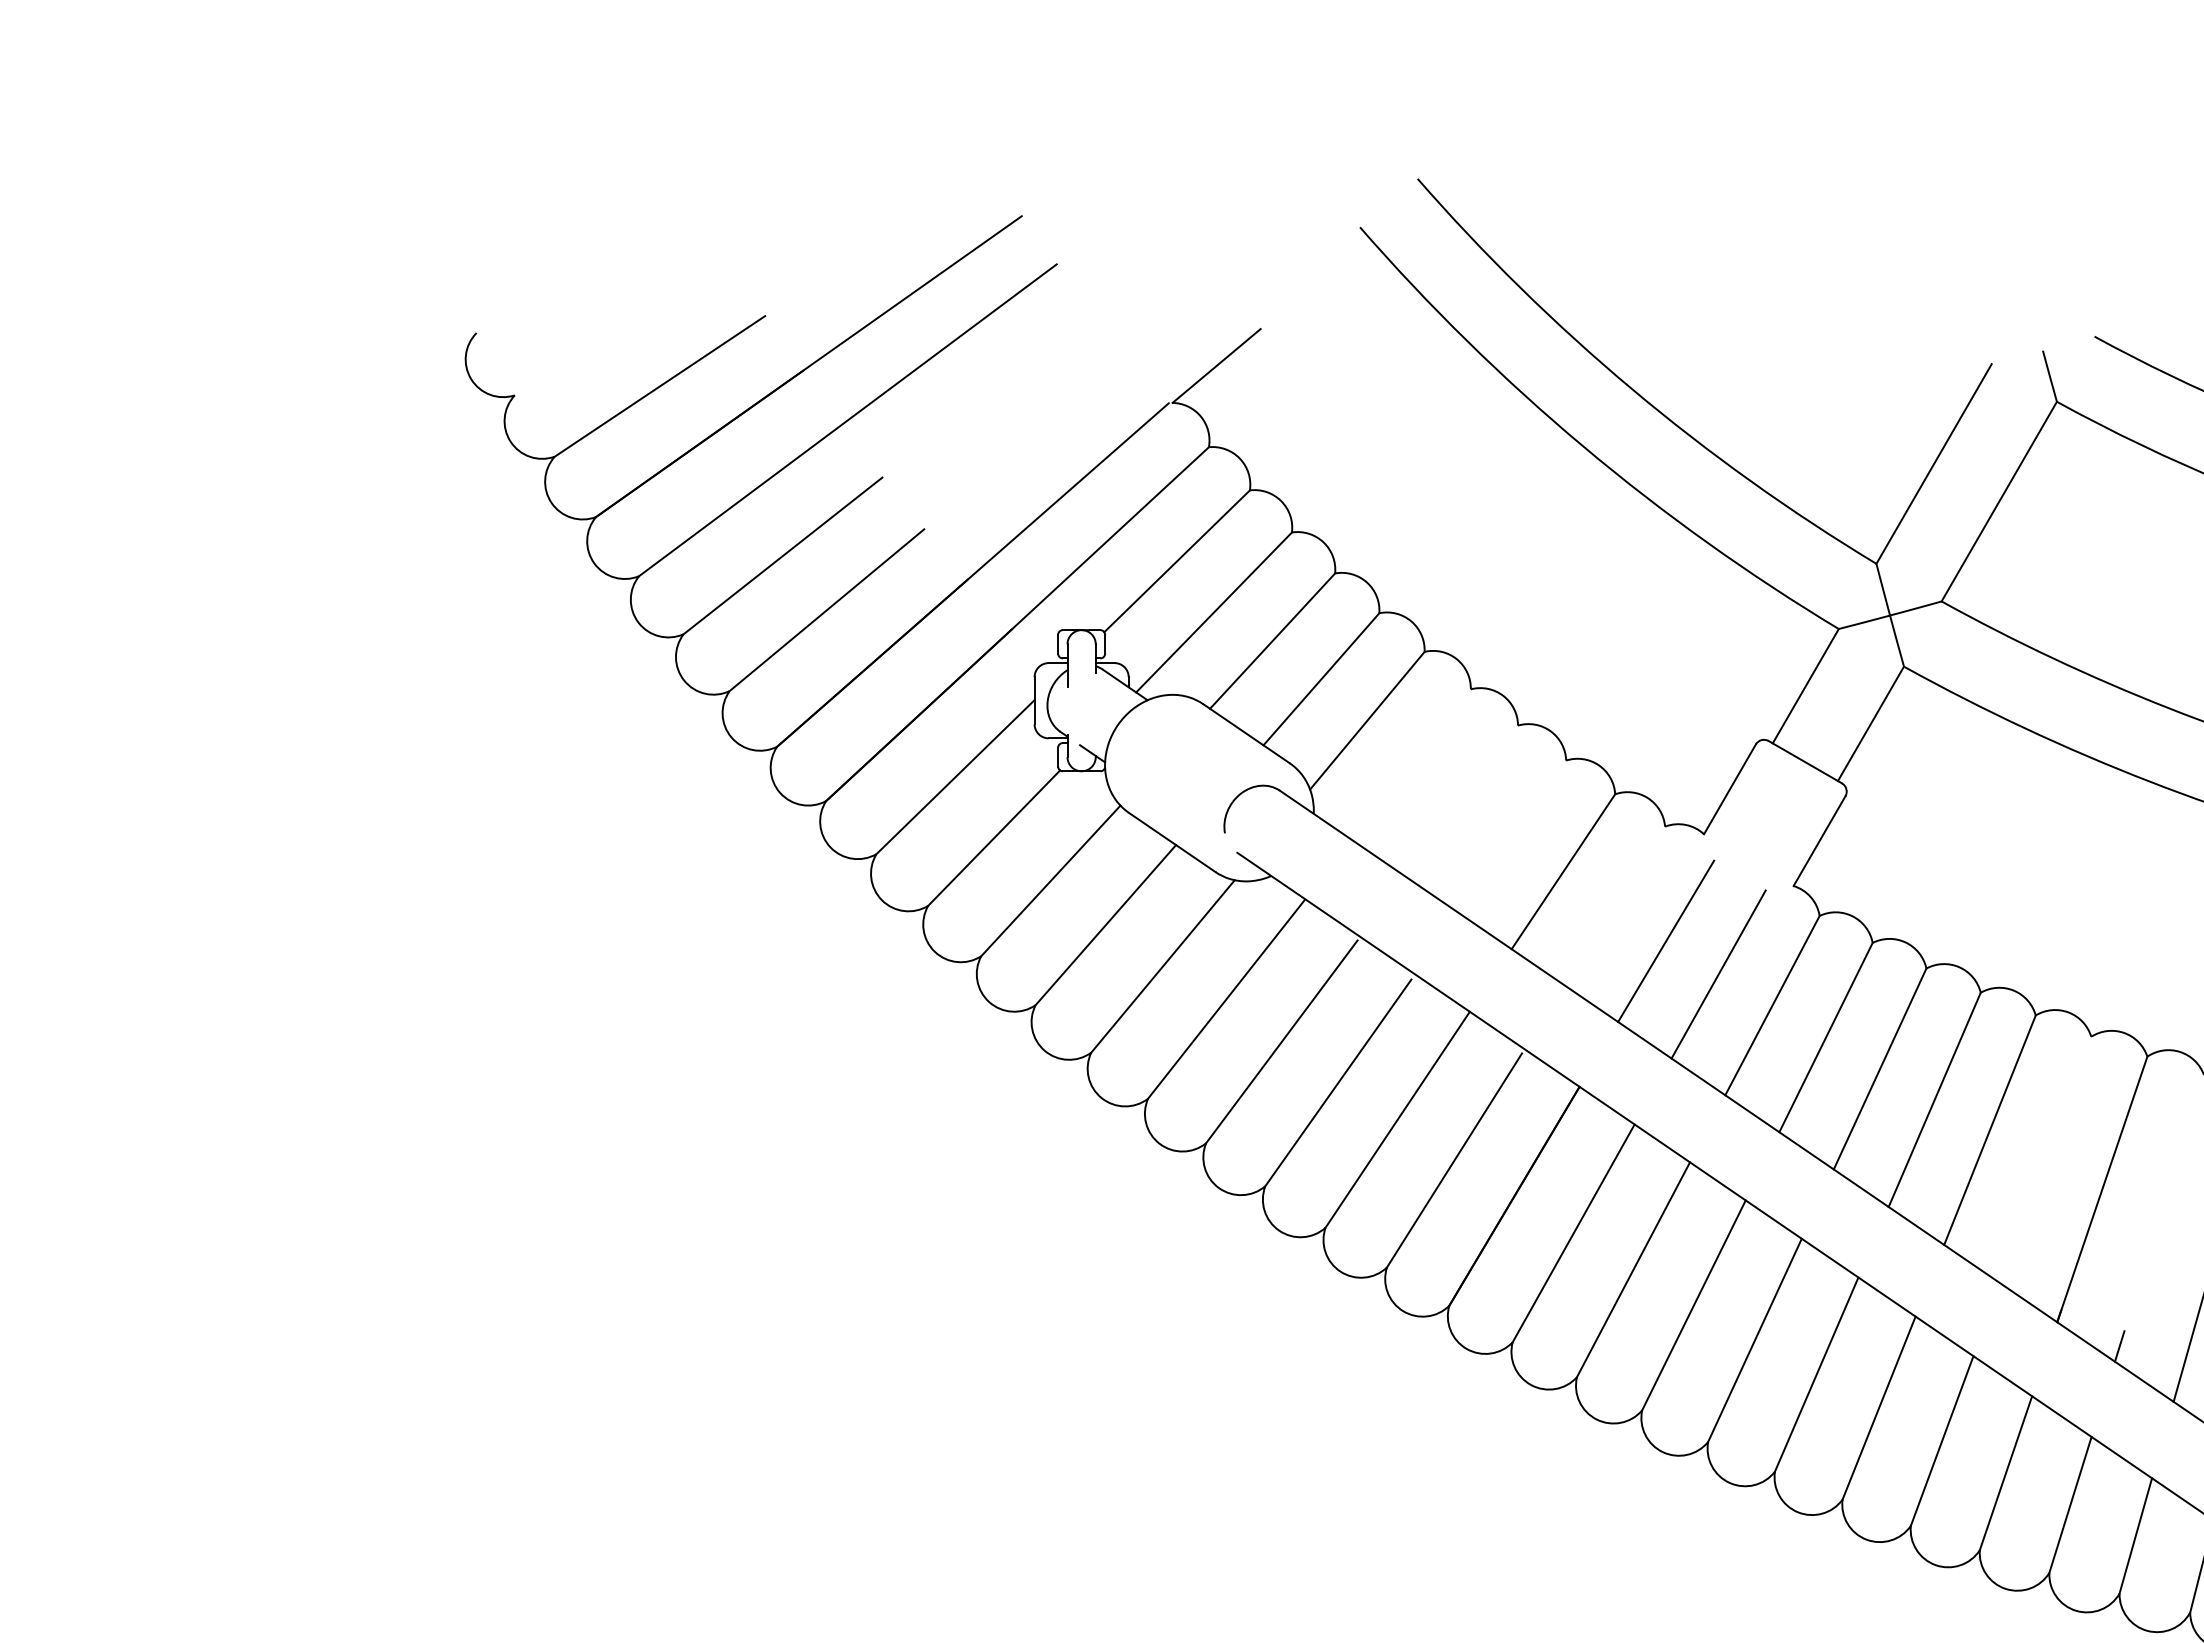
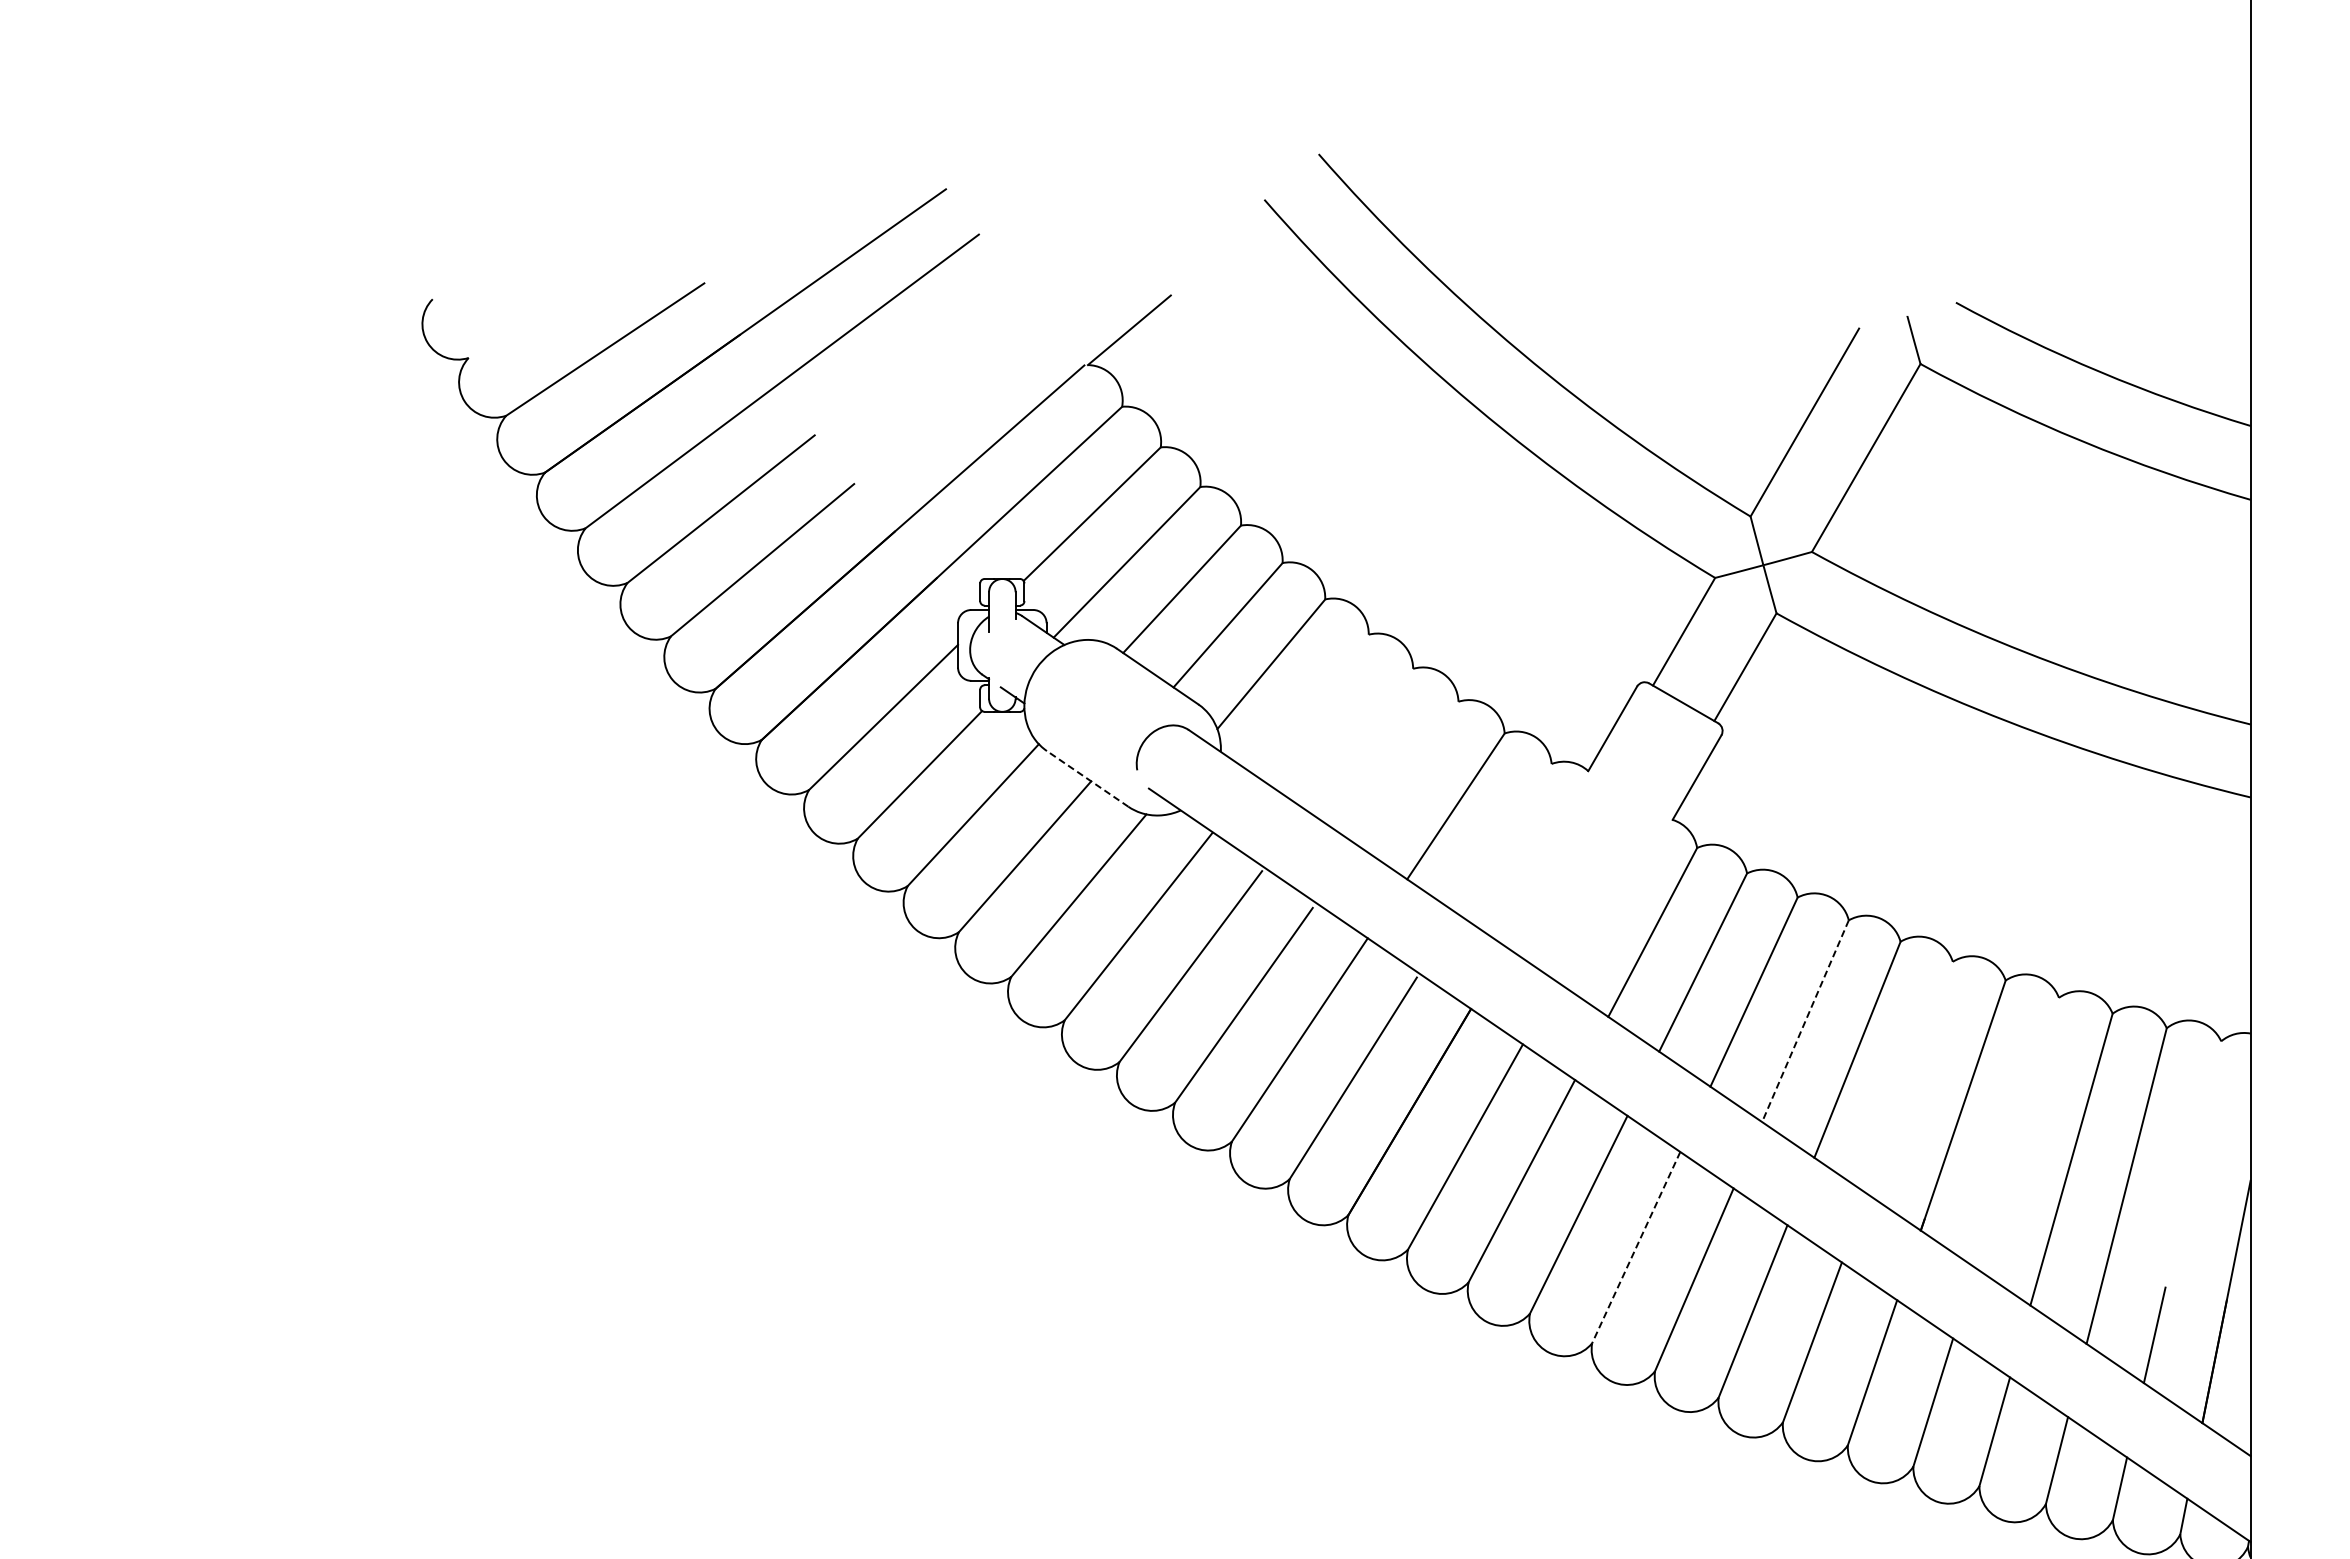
line: (1172, 842) -> (1087, 778), solid -> dashed
line: (1666, 940) -> (1552, 871), removed
line: (1718, 974) -> (1601, 903), removed
line: (1934, 1100) -> (1805, 1021), solid -> dashed
line: (1755, 1341) -> (1636, 1248), solid -> dashed
line: (2119, 1346) -> (1979, 1253), removed

